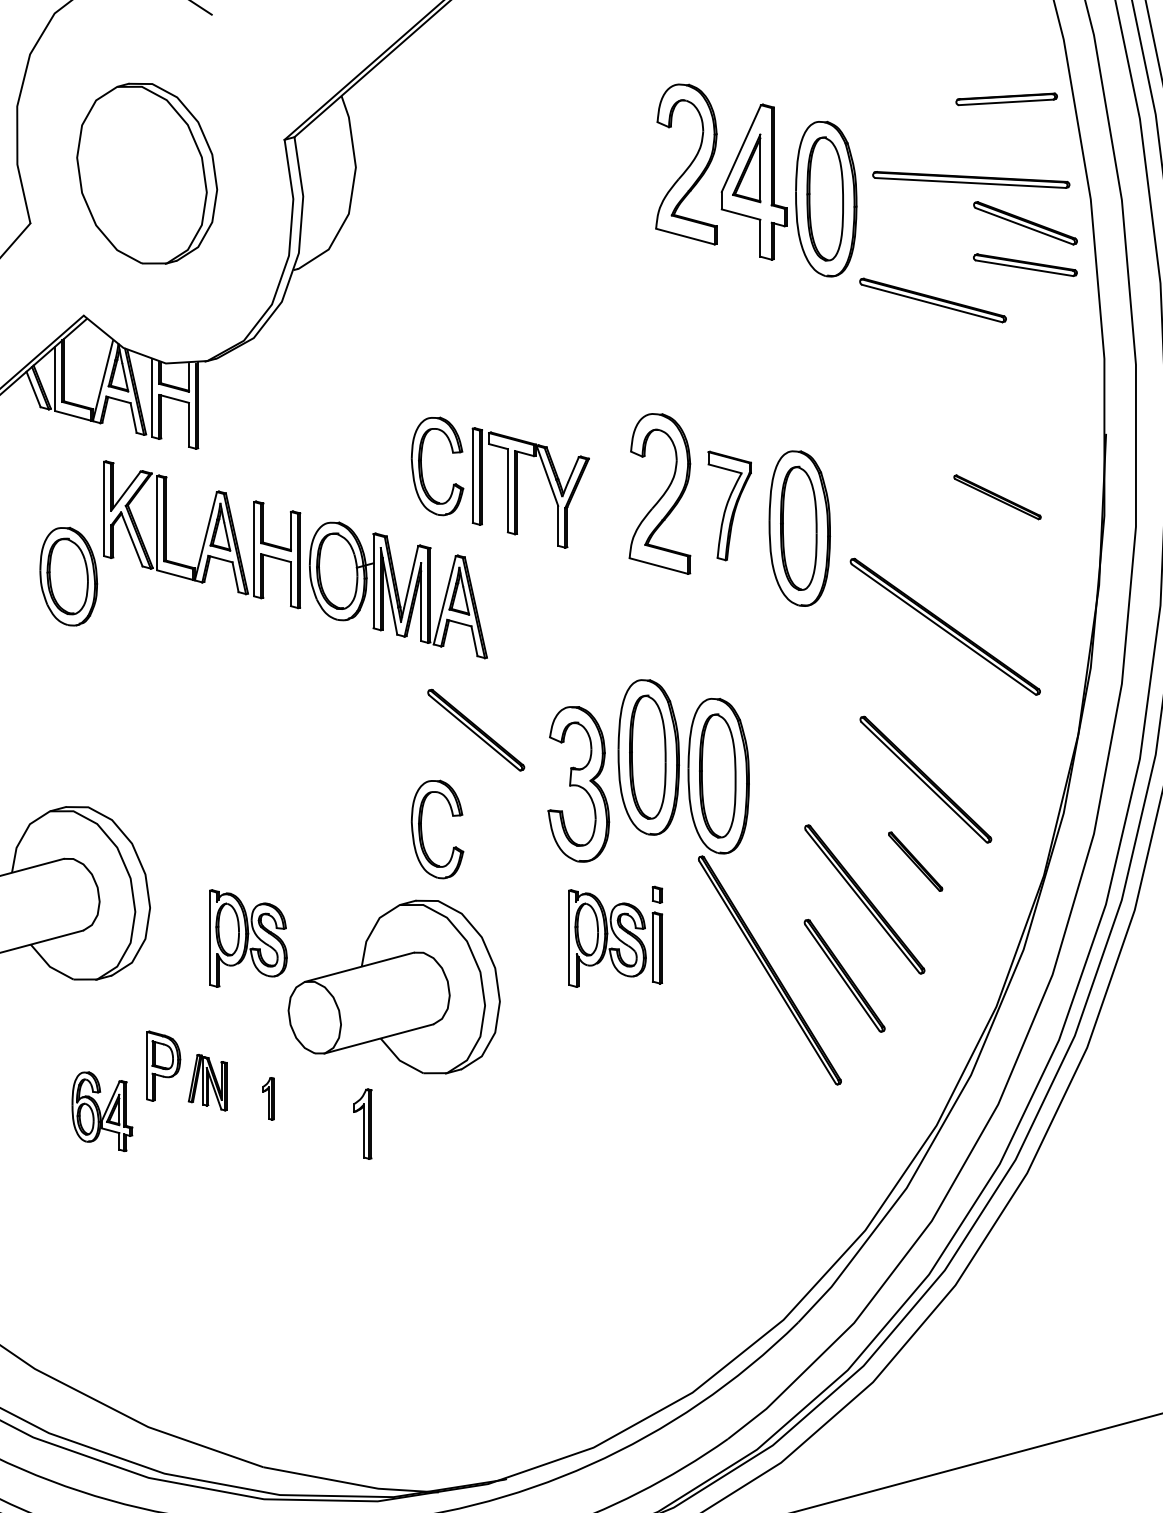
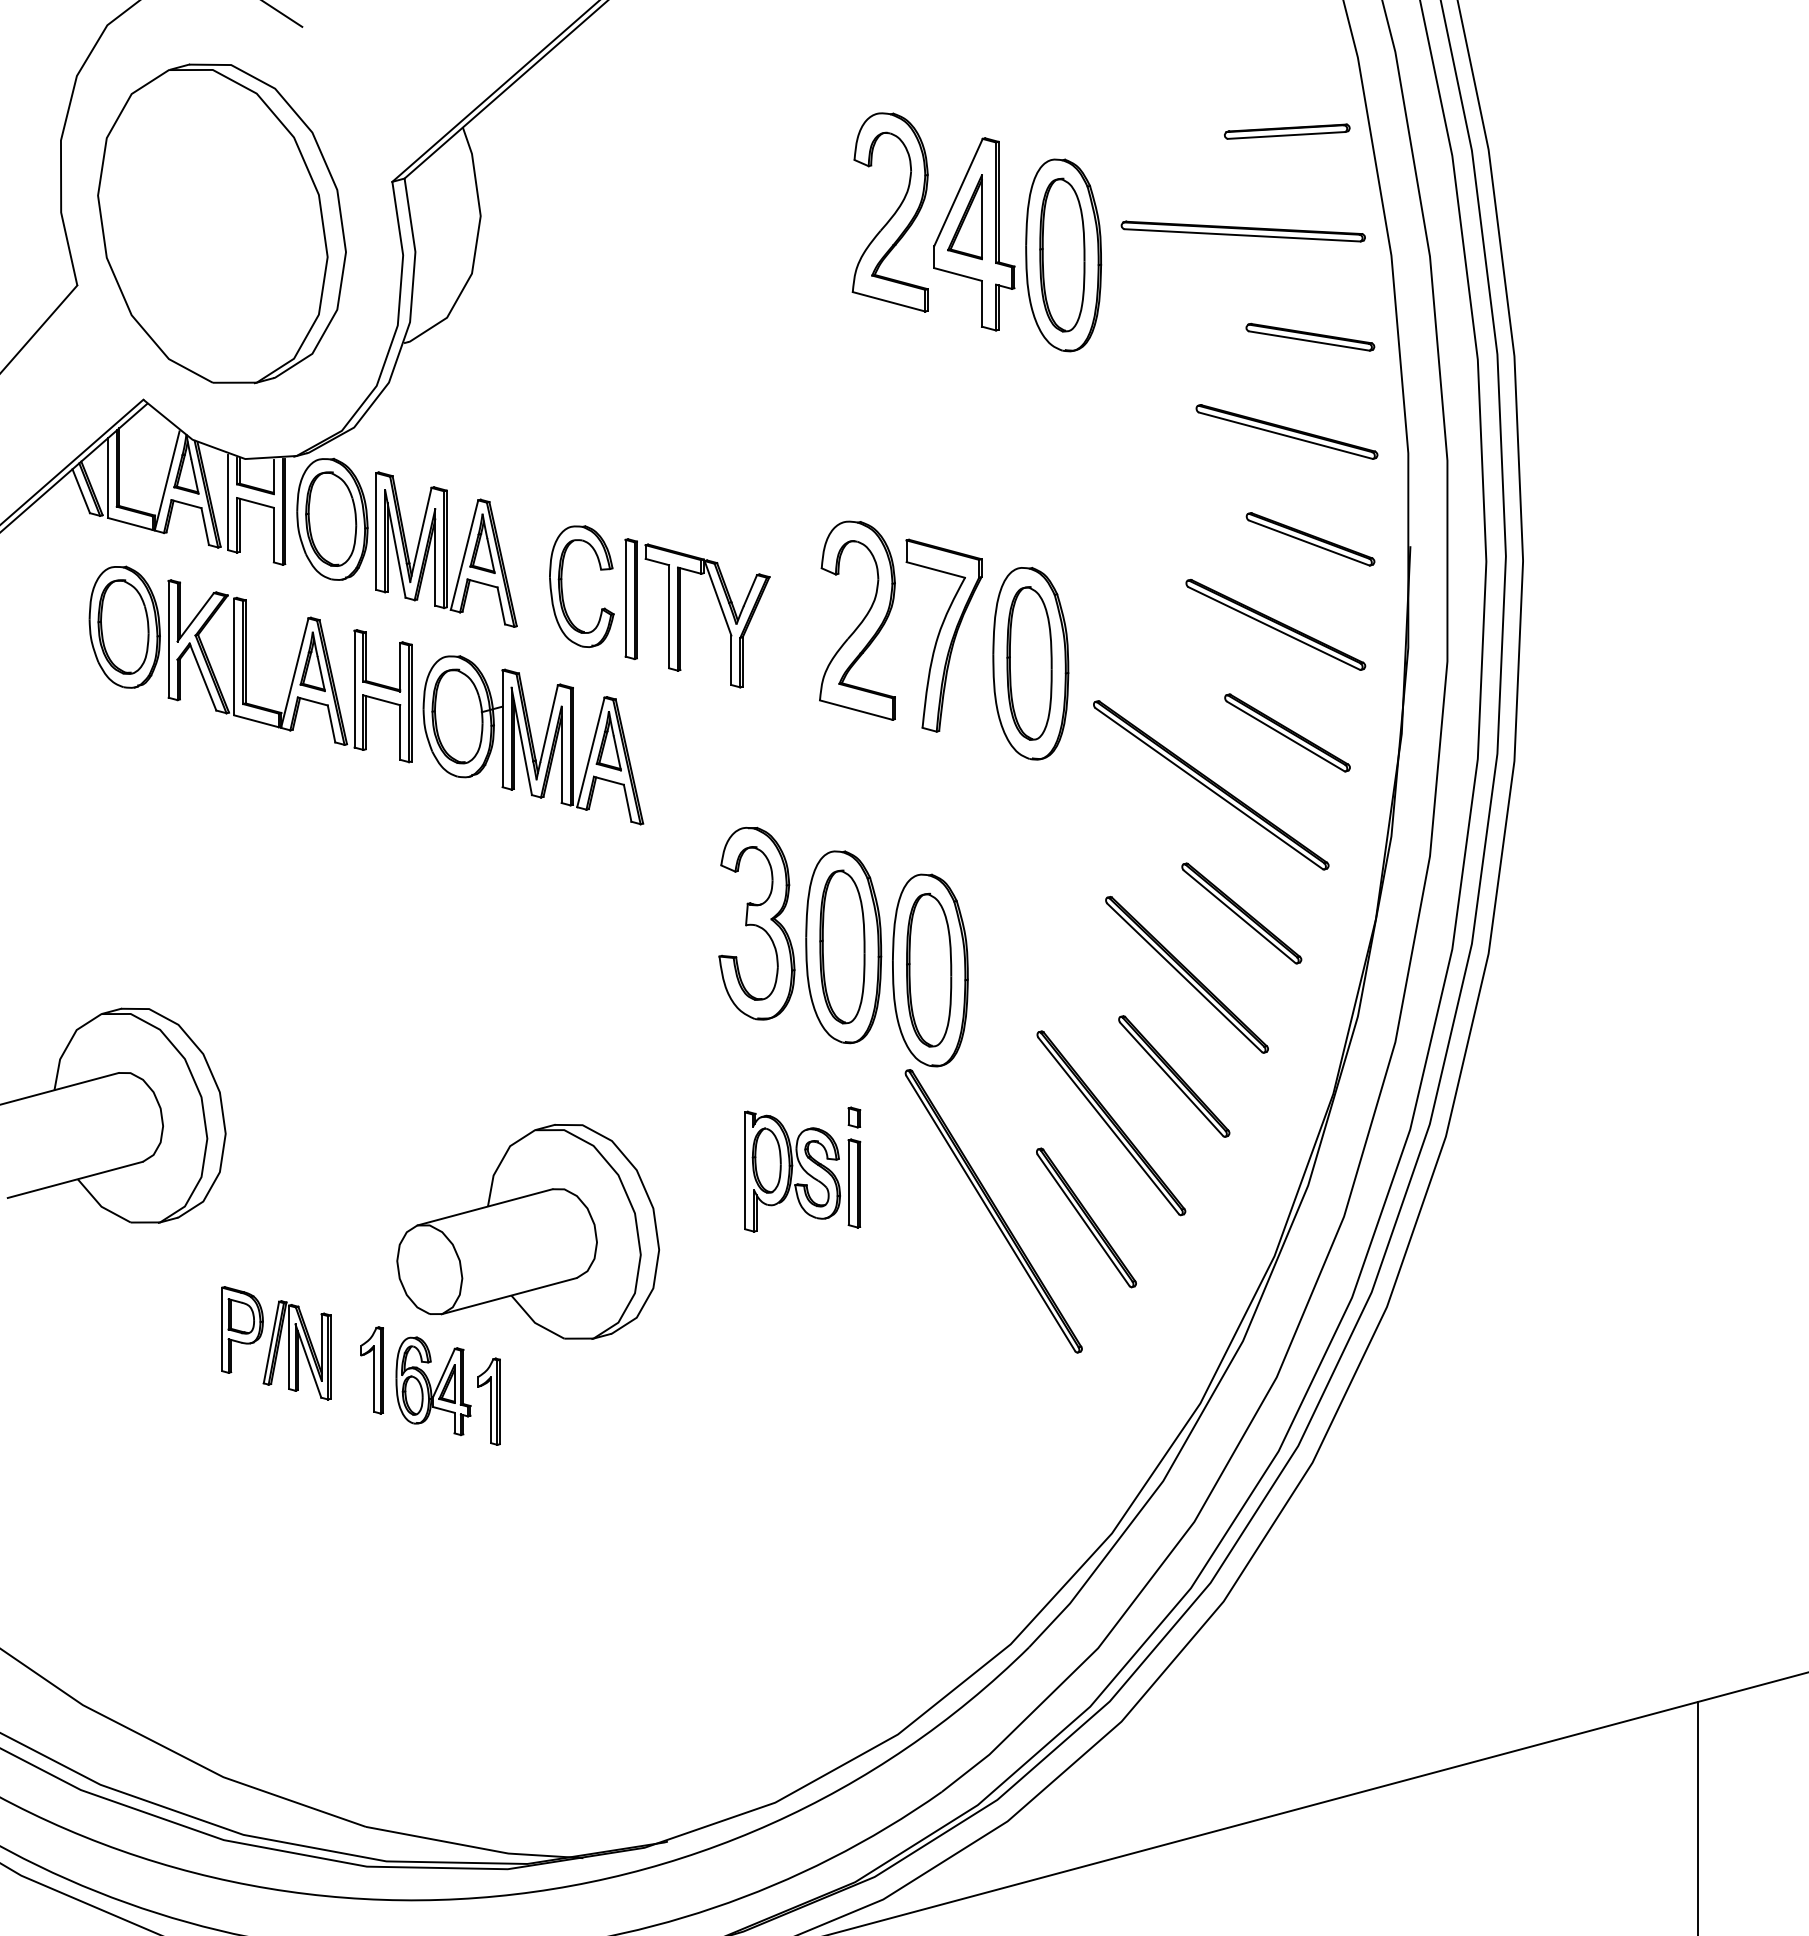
part: (146, 173) -> (221, 223), size x1.43
part: (1025, 223) -> (1310, 539), moved
part: (932, 300) -> (1286, 431), moved
part: (296, 430) -> (406, 542), added
part: (997, 497) -> (1275, 624), size x1.67
part: (729, 505) -> (943, 635), size x1.43
part: (68, 576) -> (124, 626), moved
part: (1006, 584) -> (1287, 732), added
part: (475, 730) -> (1241, 913), moved
part: (578, 784) -> (756, 923), moved
part: (421, 829) -> (562, 1036), removed
part: (915, 861) -> (1174, 1076), size x1.67
part: (248, 938) -> (347, 1171), removed
part: (207, 1082) -> (296, 1350), size x1.43
part: (267, 1098) -> (371, 1370), size x1.67
part: (102, 1111) -> (433, 1386), moved

